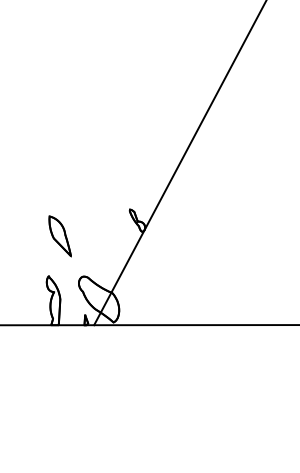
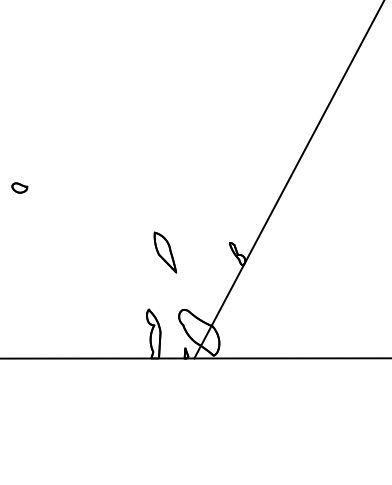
part: (60, 236) -> (165, 252), moved

